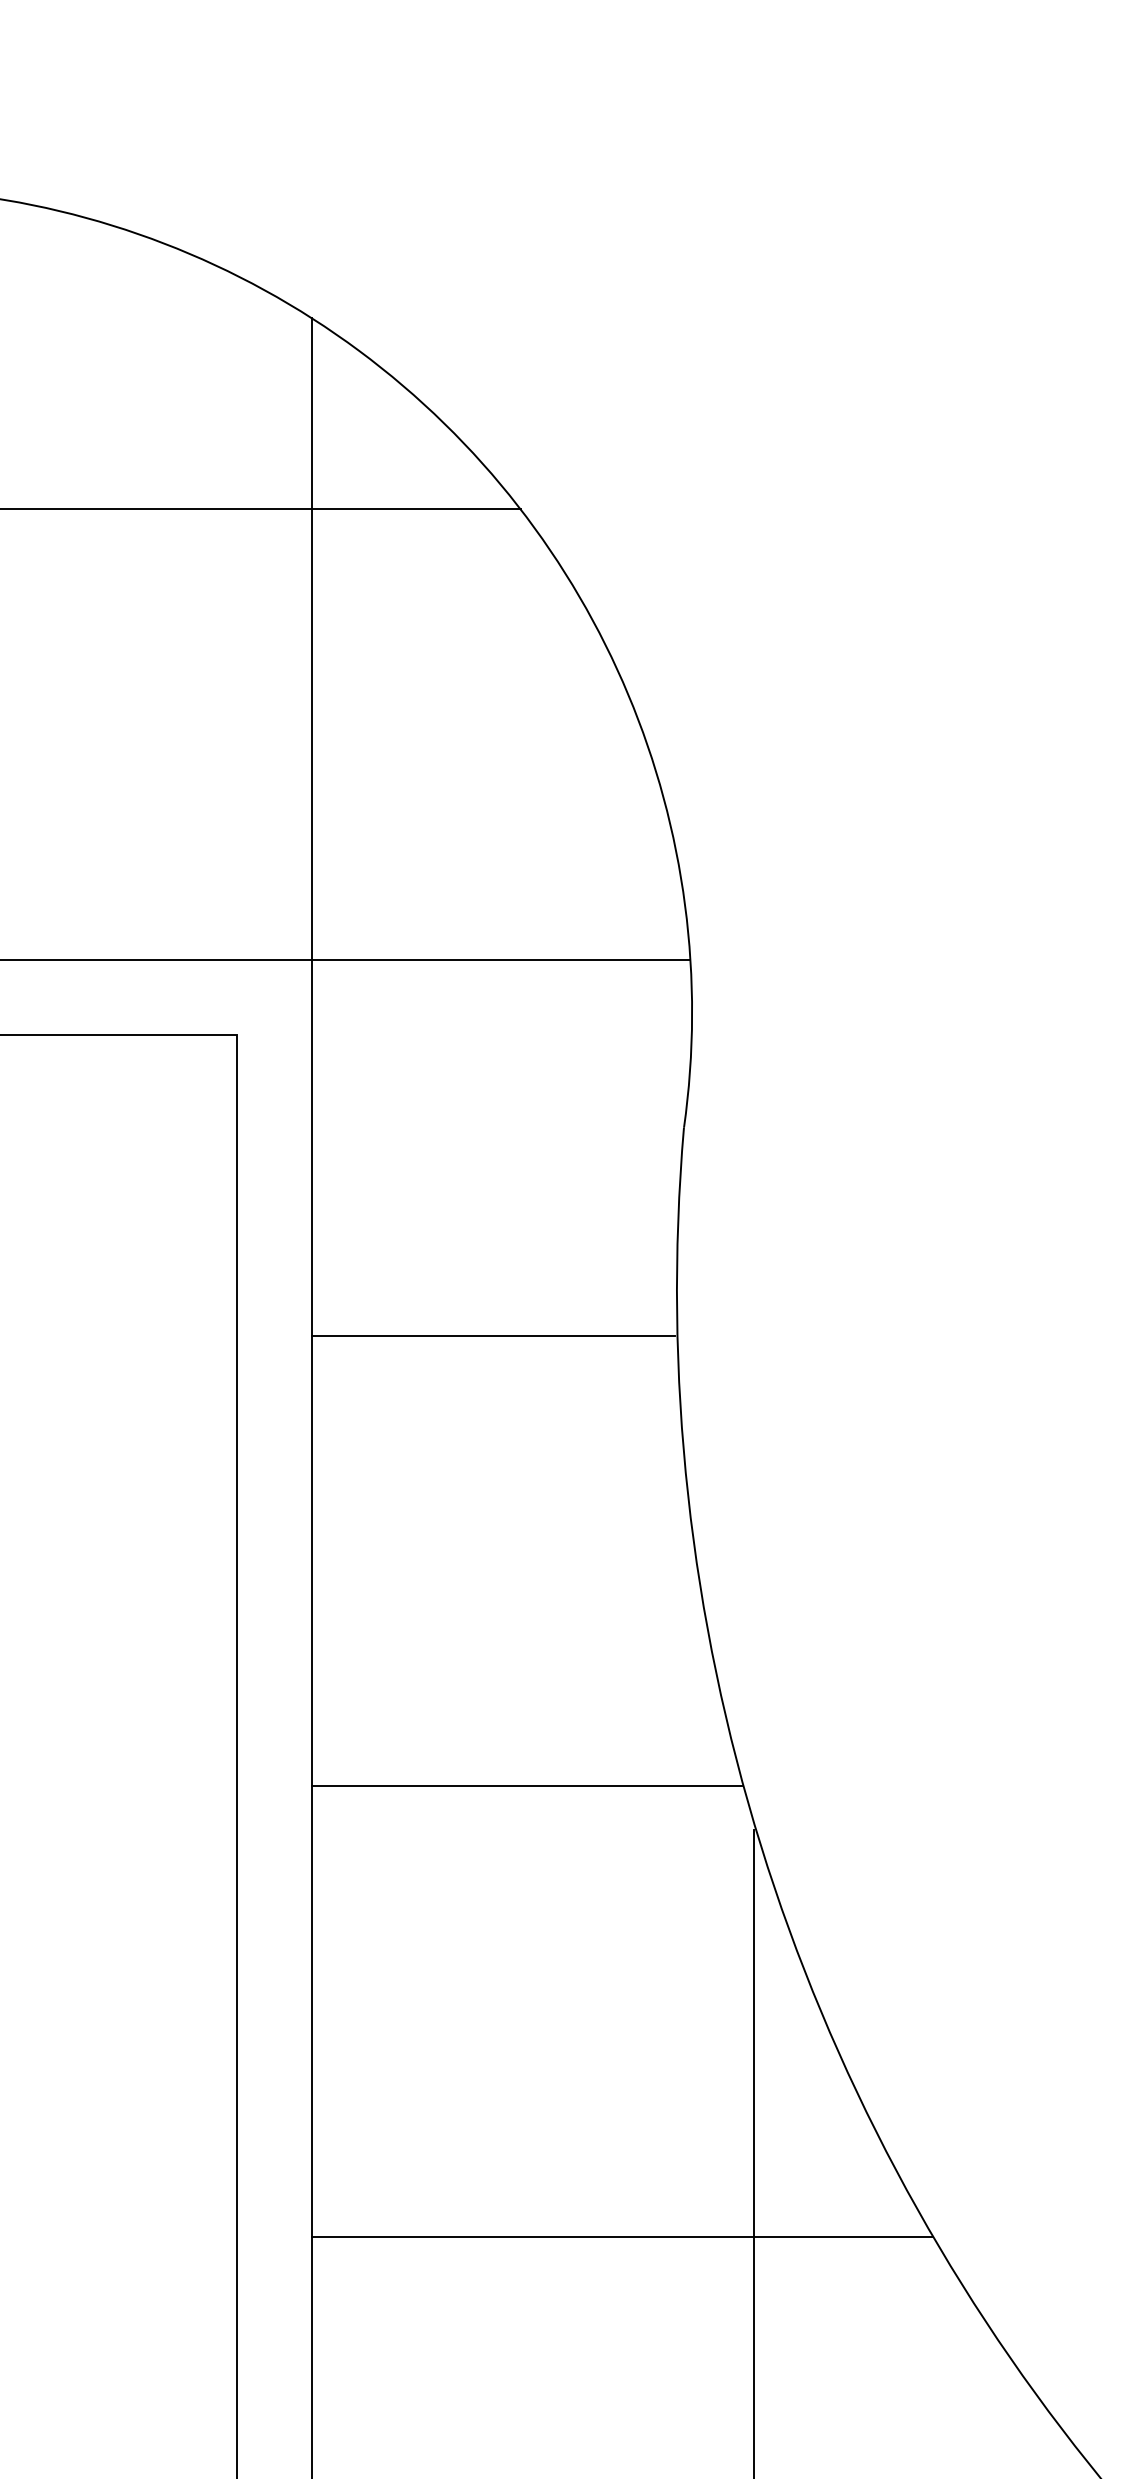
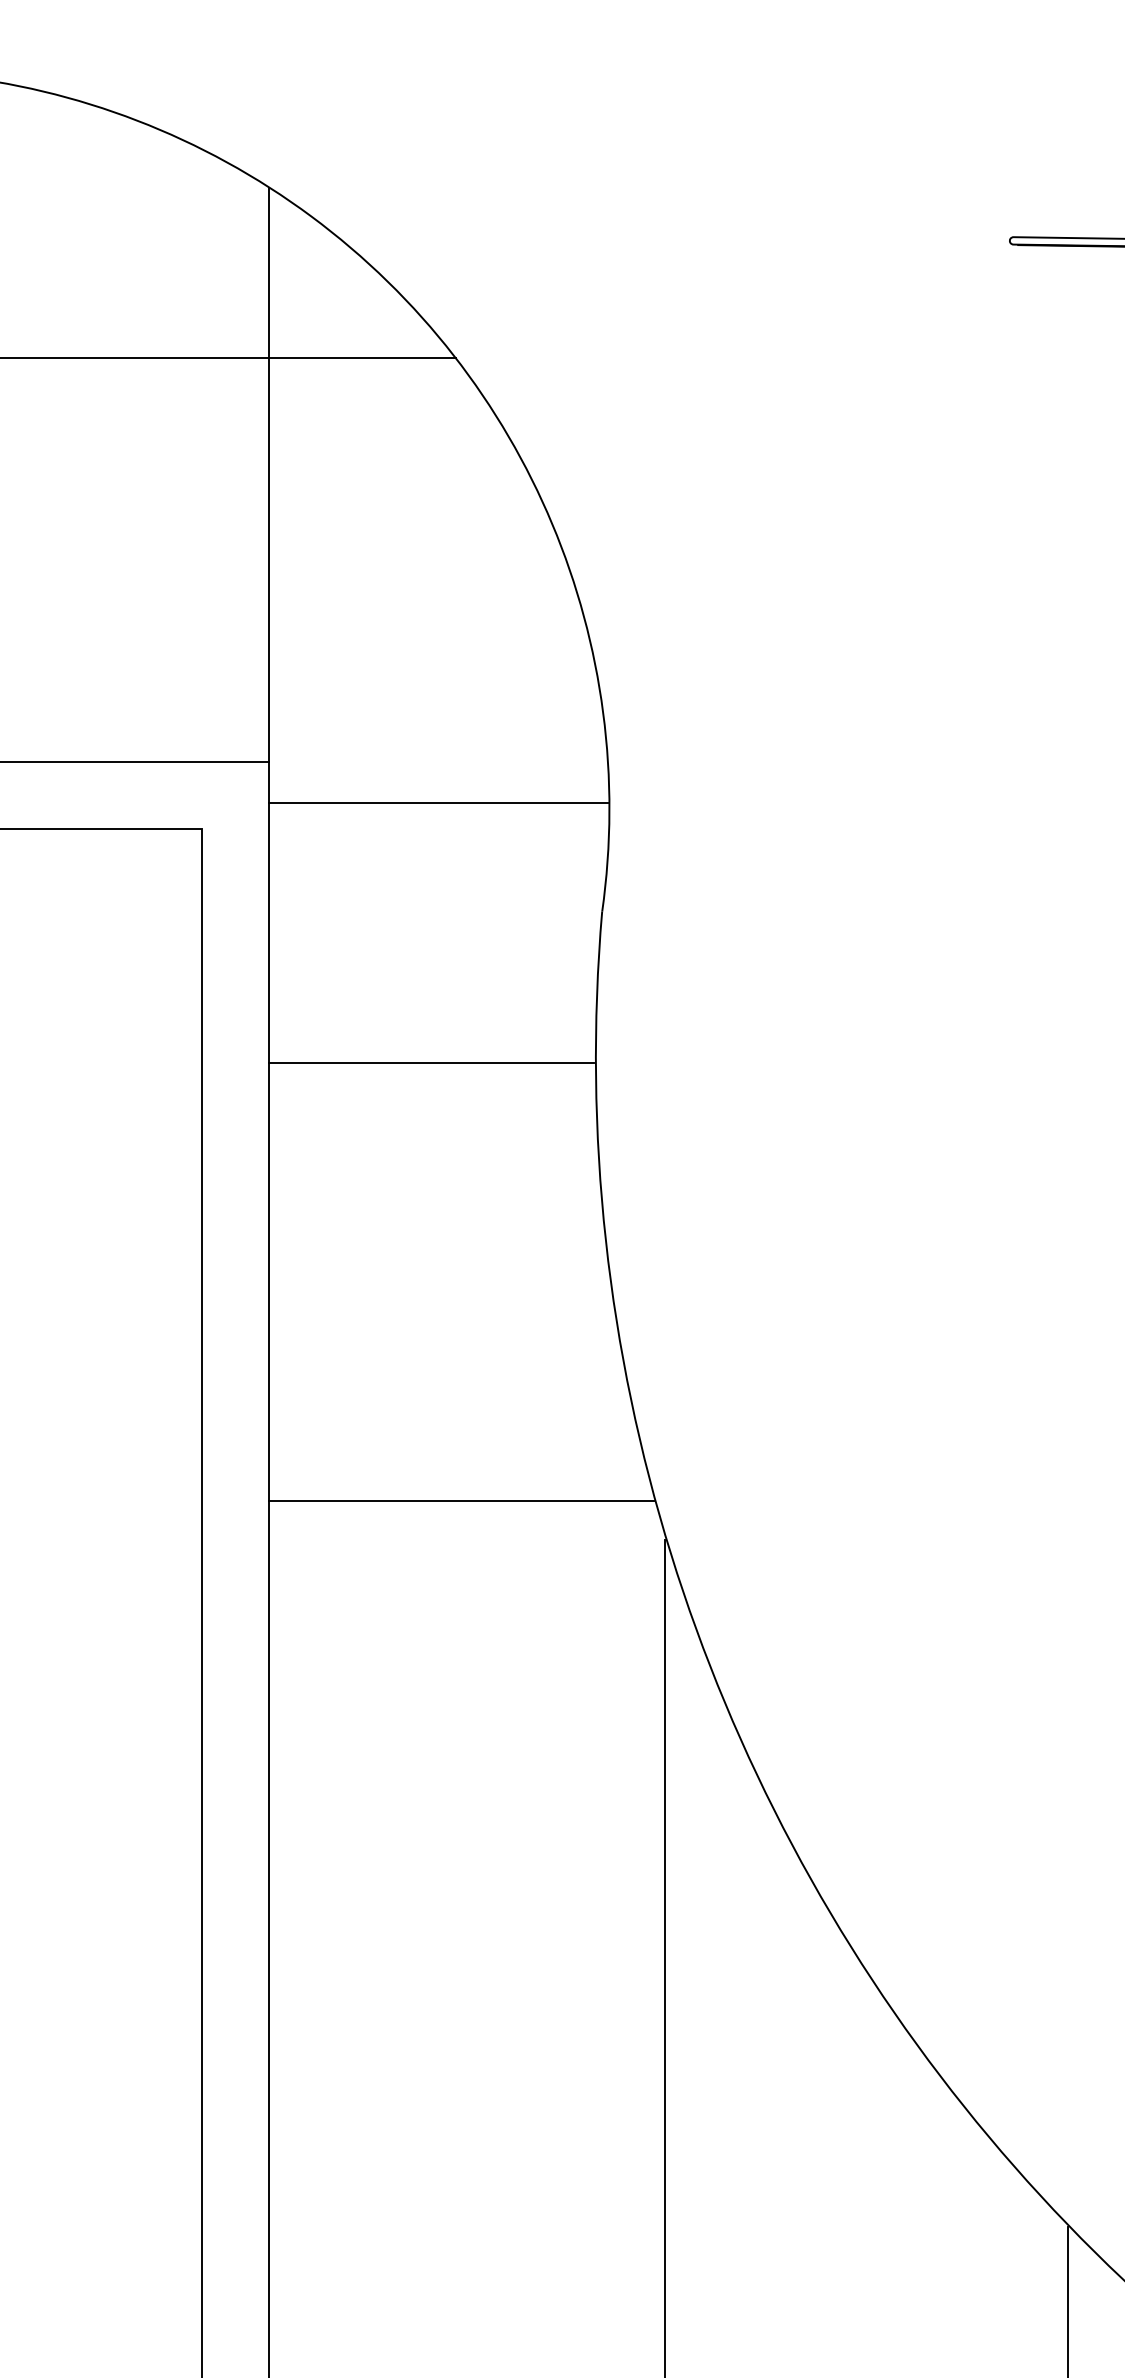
line: (501, 959) -> (438, 802), moved
line: (493, 1335) -> (431, 1062), moved
line: (621, 2237) -> (546, 1904), removed

